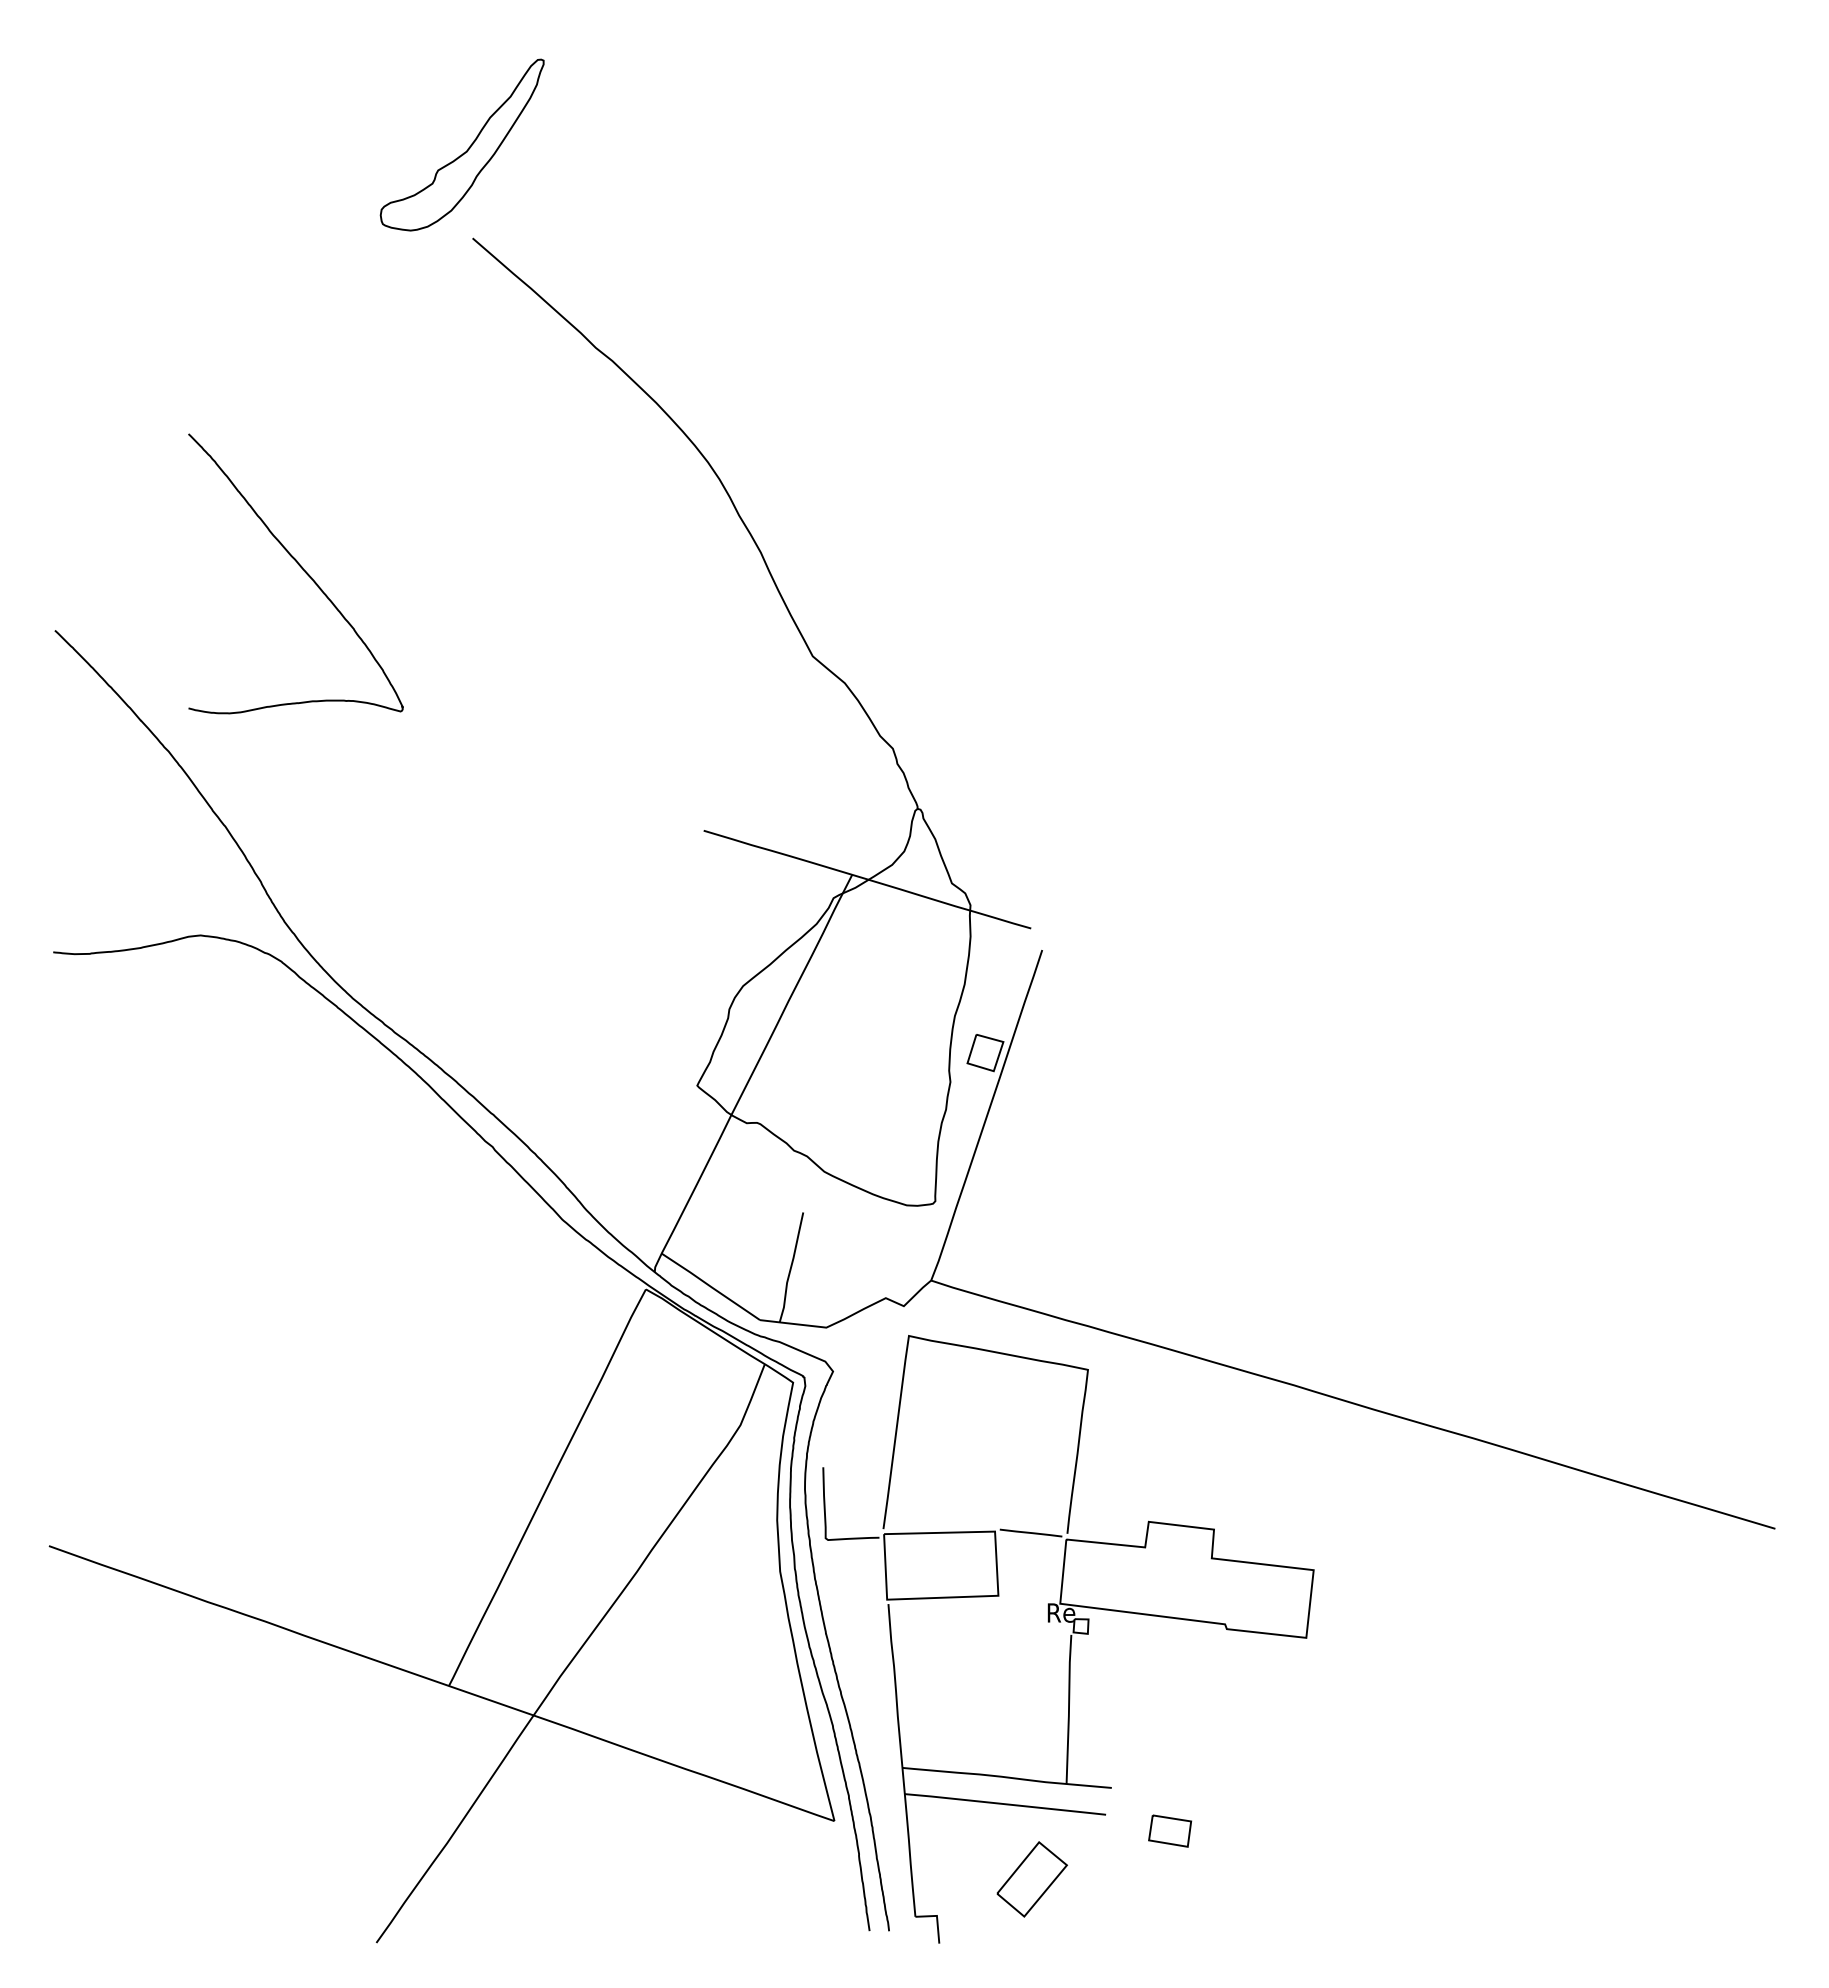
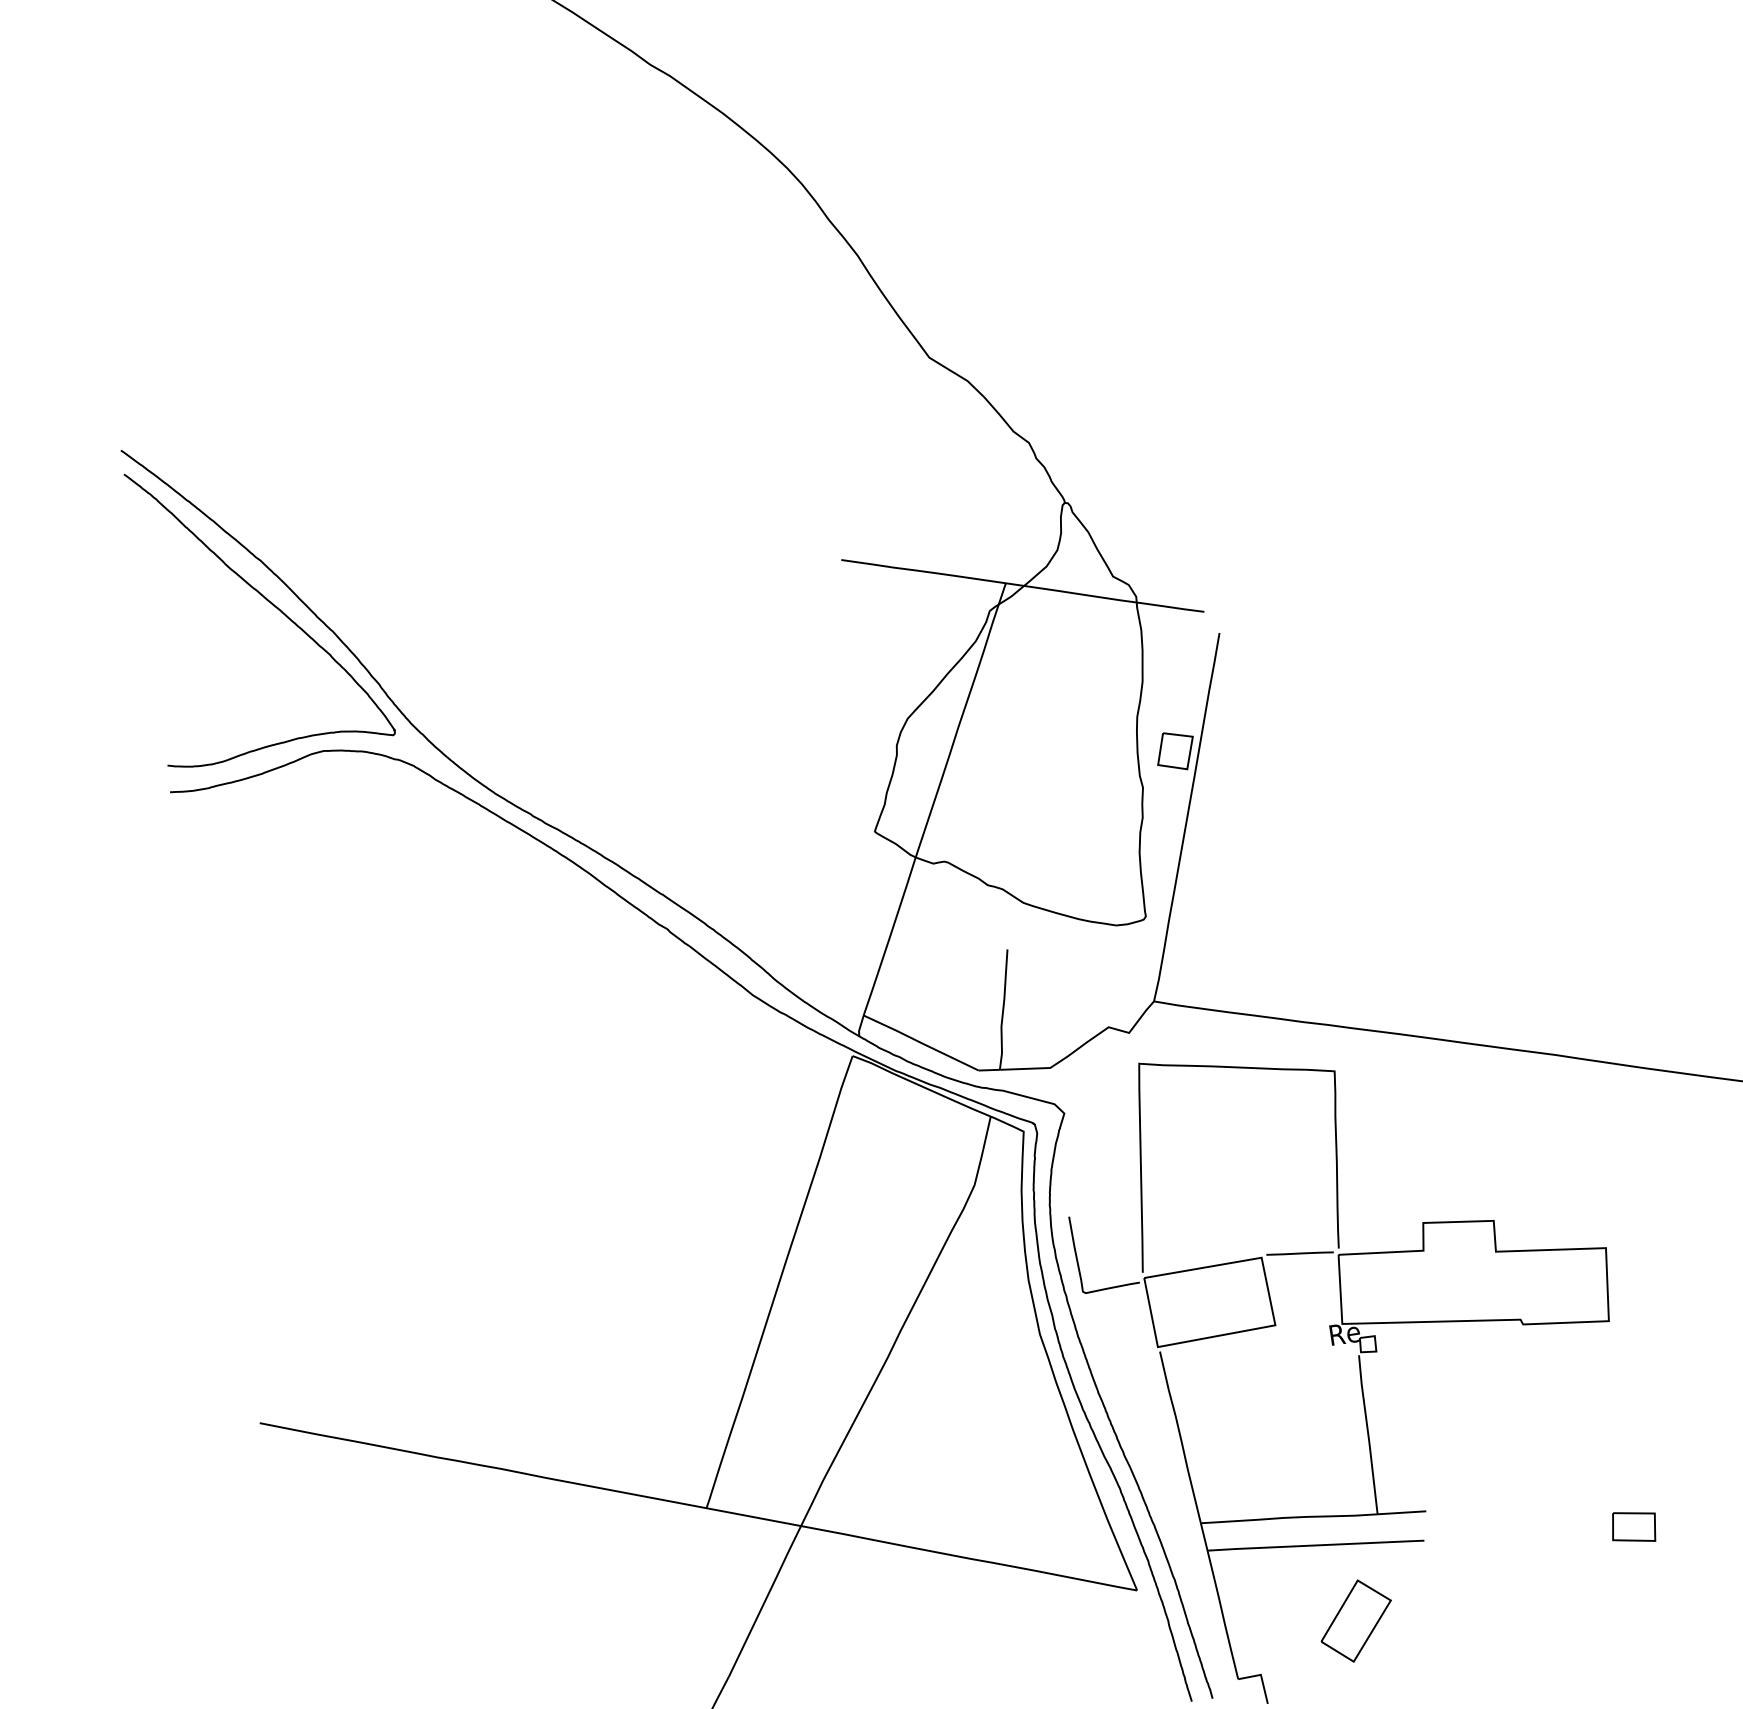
curve: (300, 567) -> (264, 598), moved
part: (1170, 1830) -> (1634, 1526), moved

